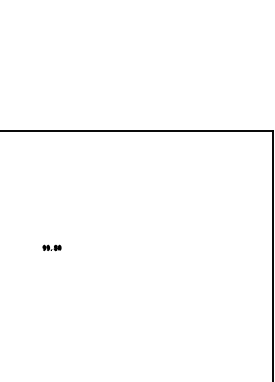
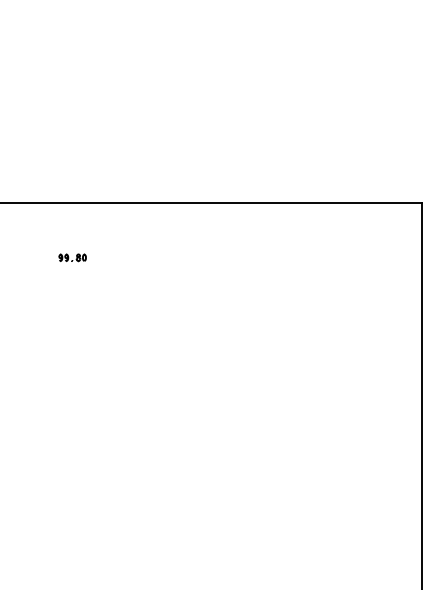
part: (51, 247) -> (71, 257), moved

